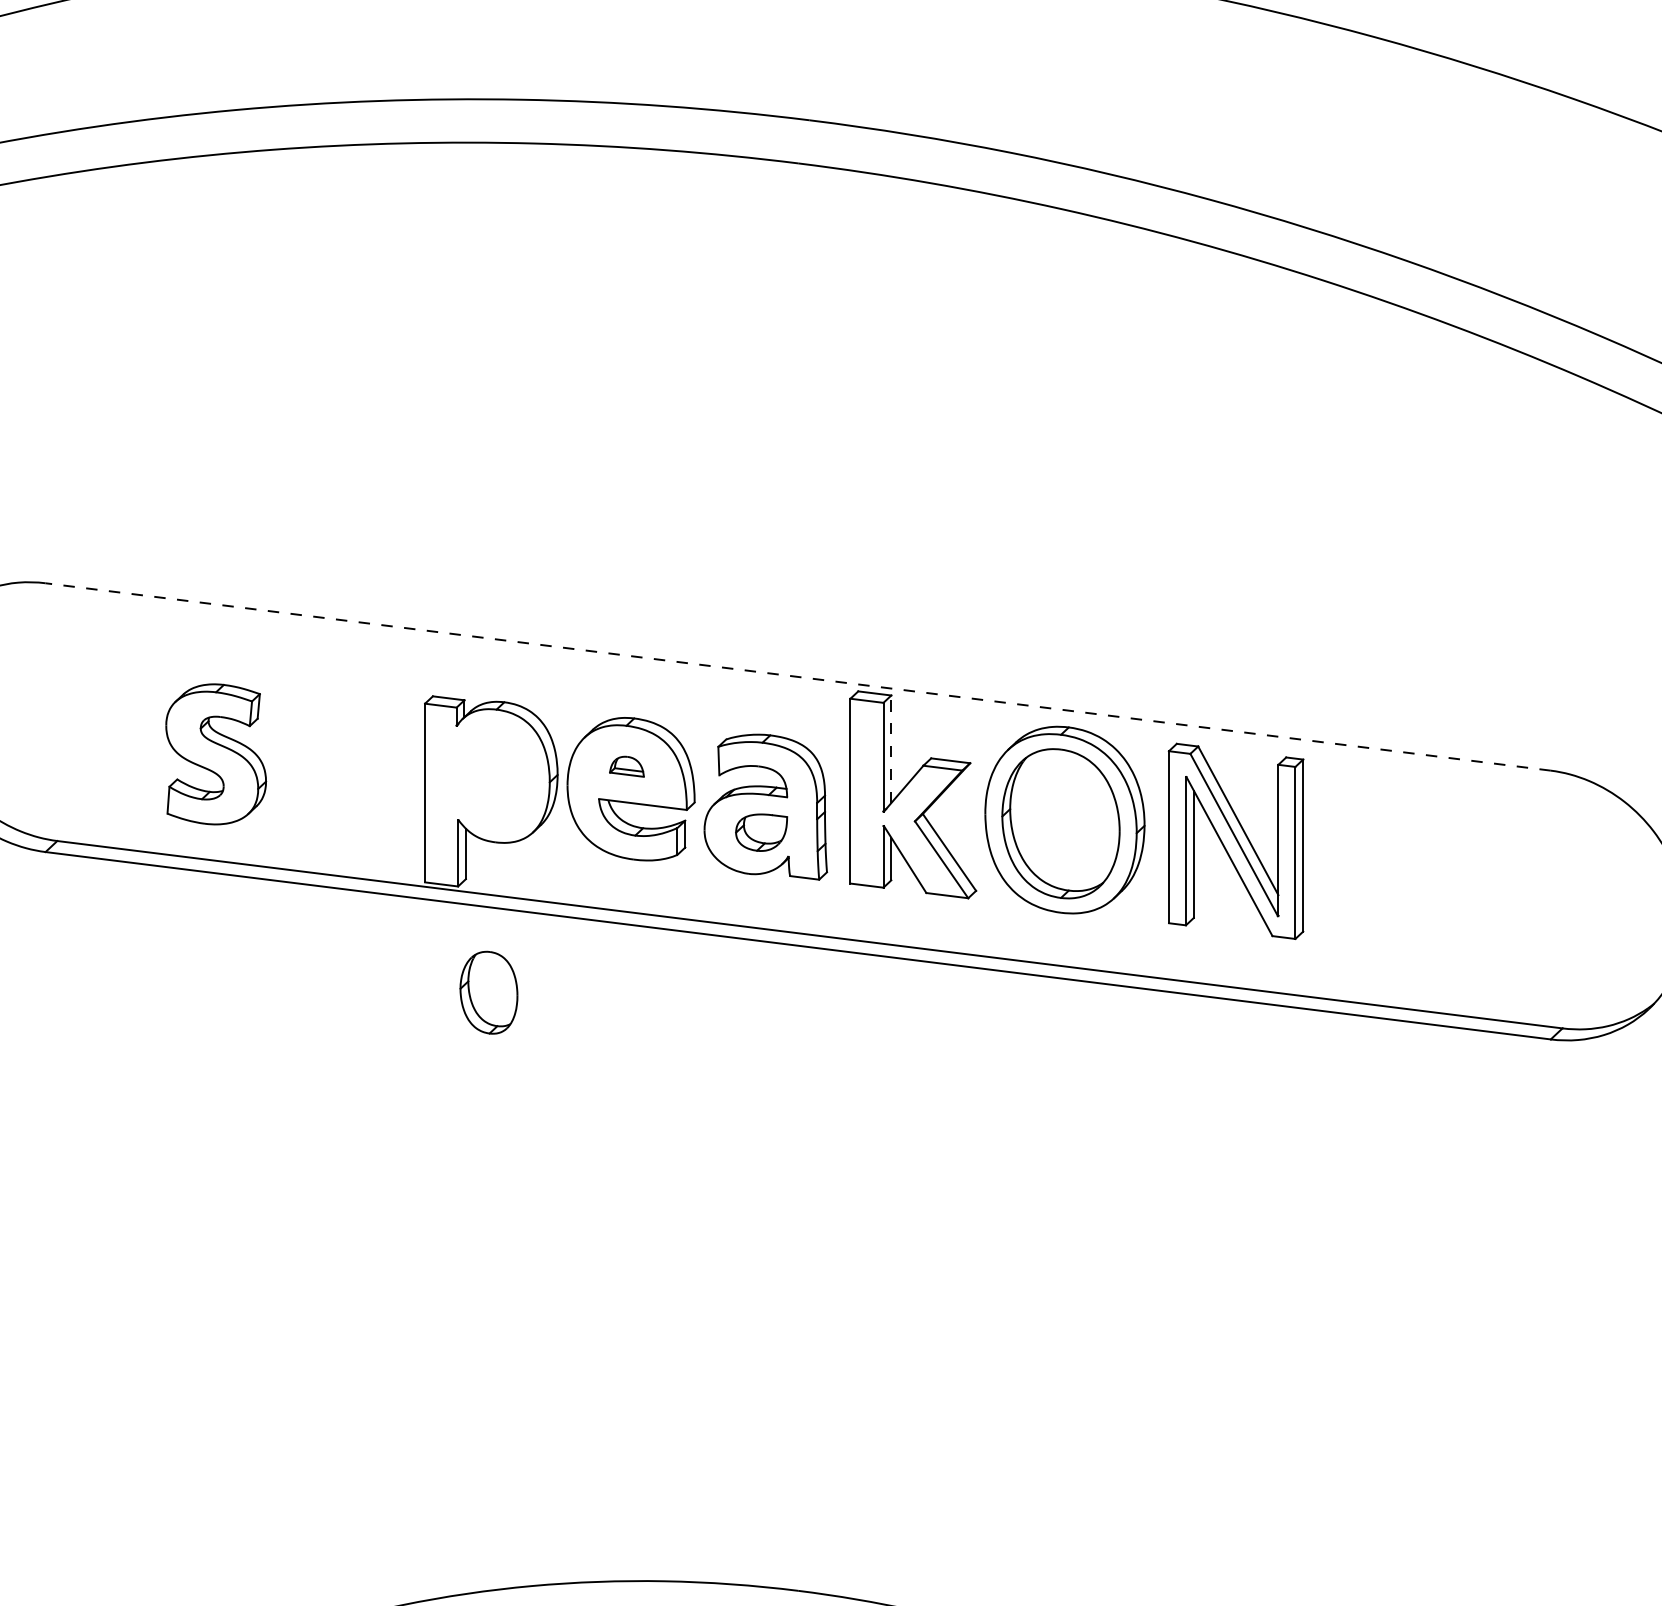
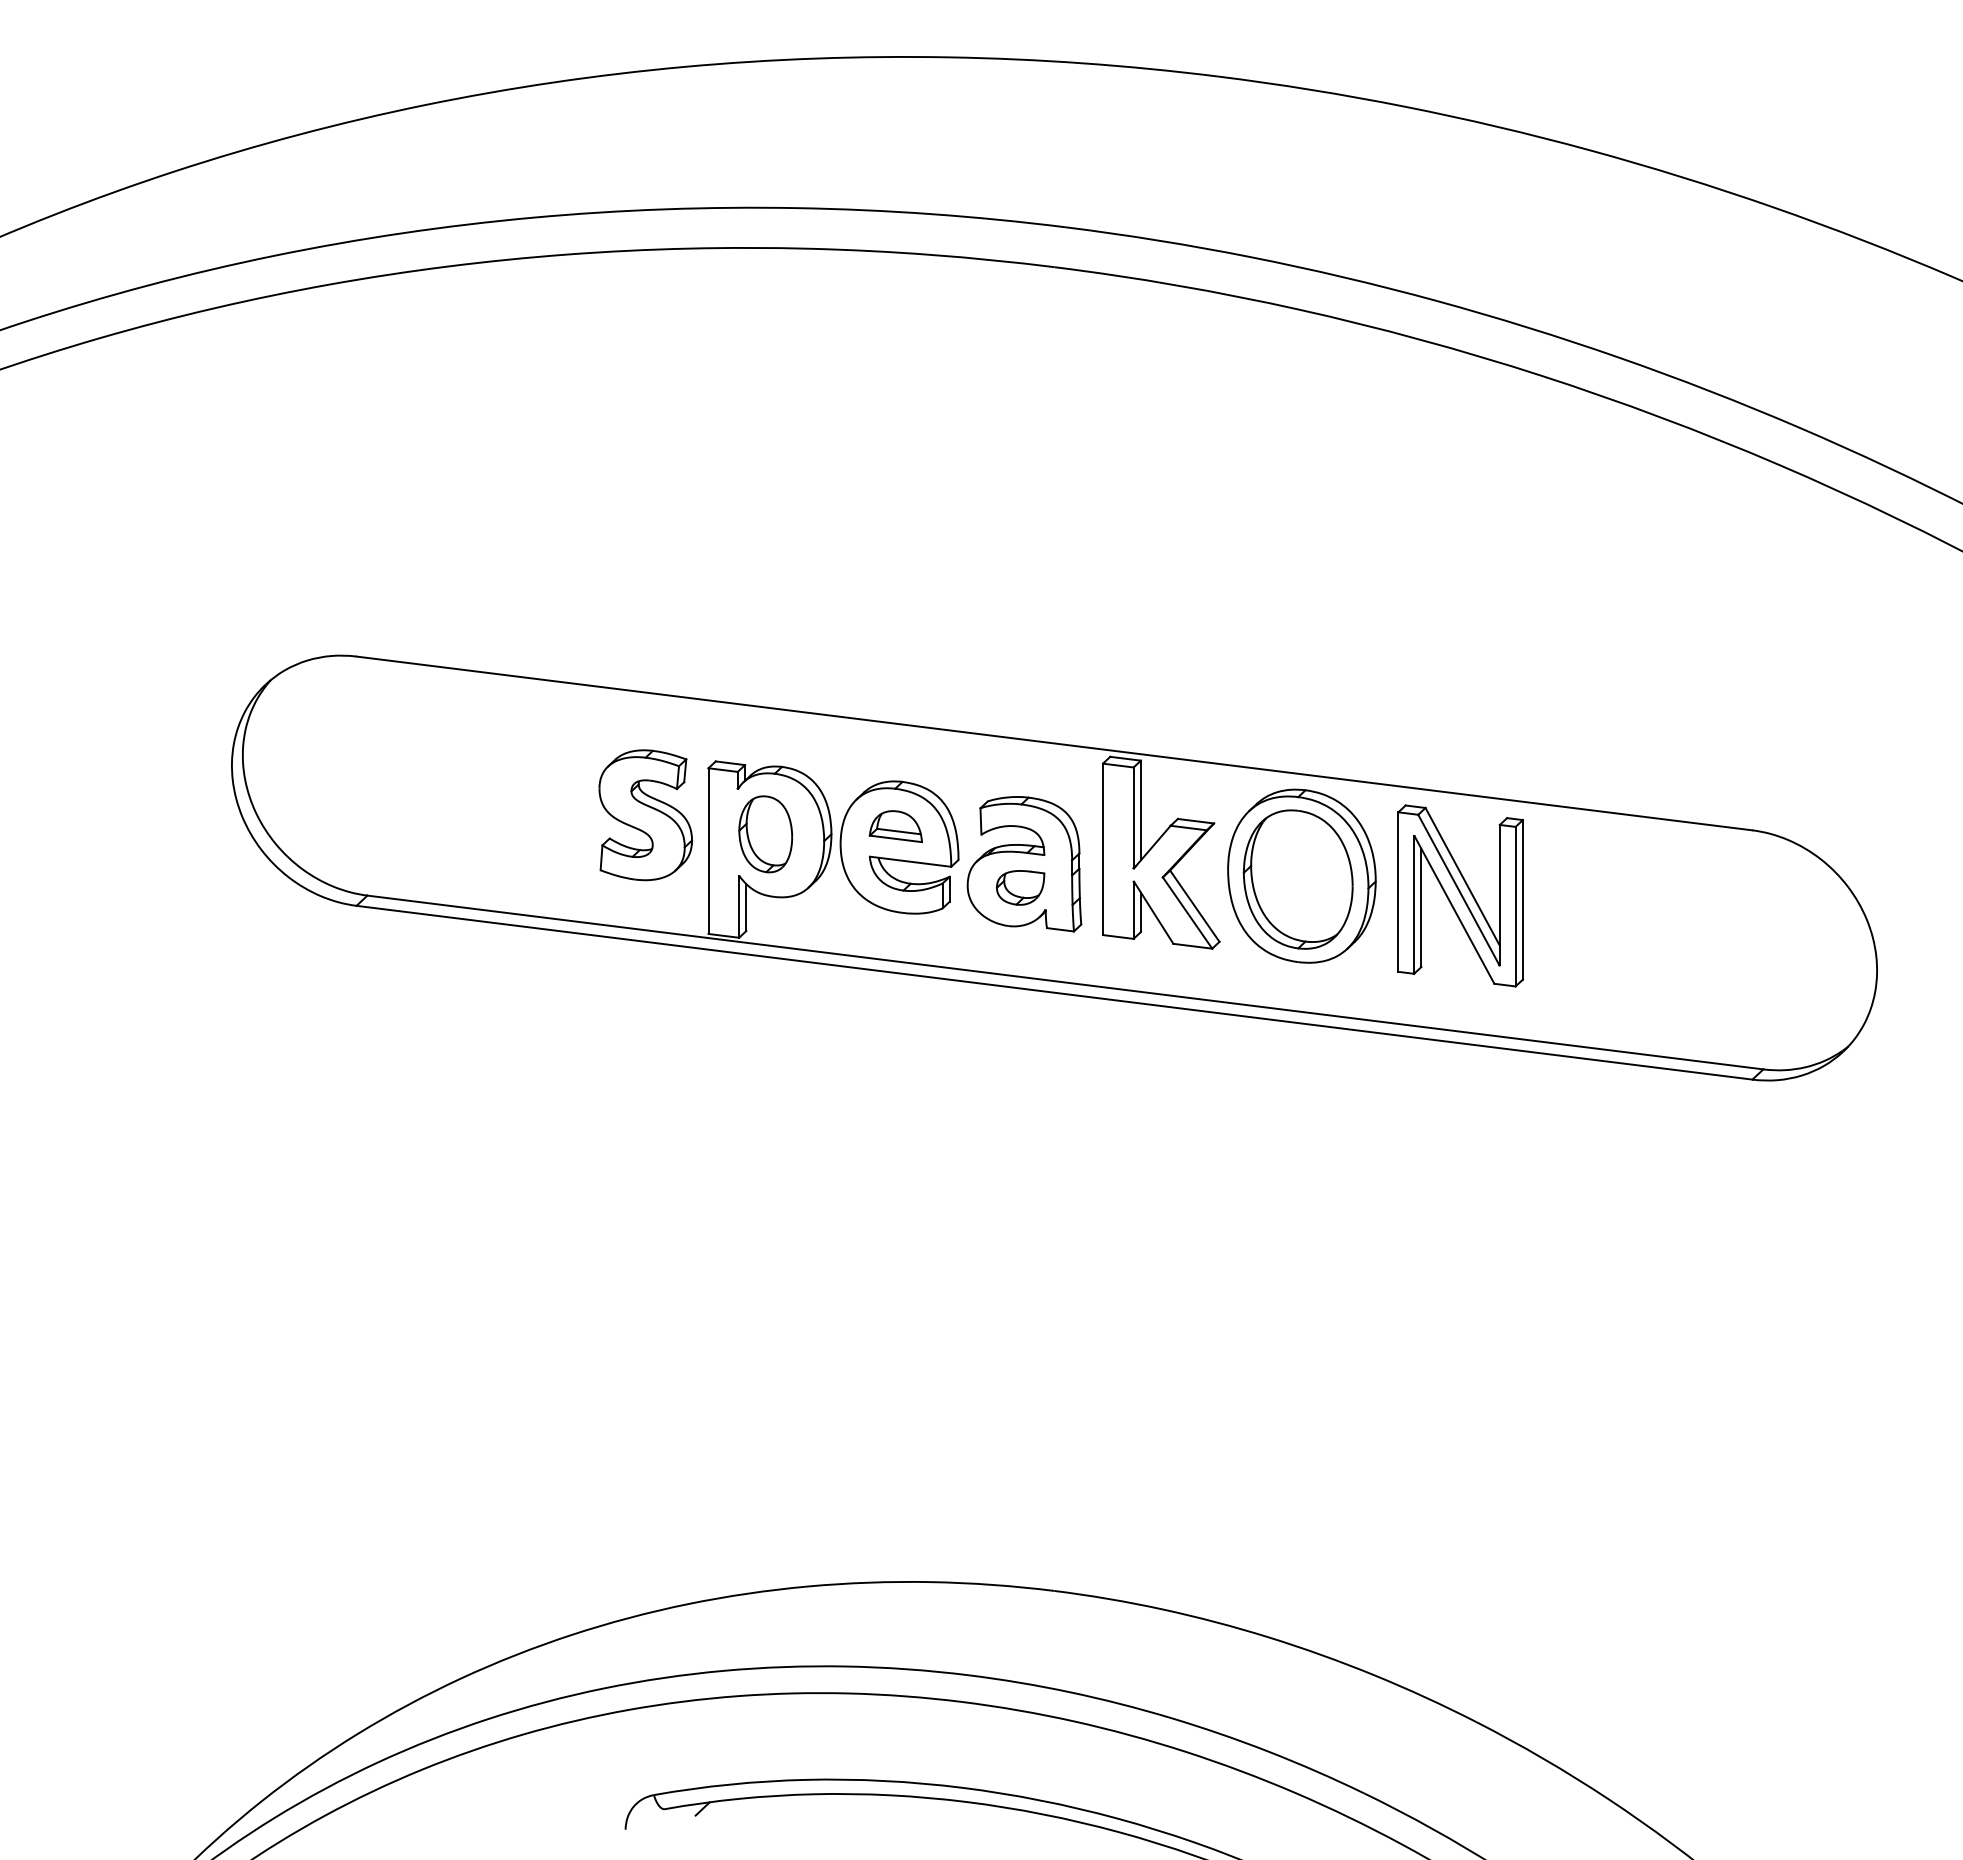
line: (798, 677) -> (1054, 743), dashed -> solid
line: (890, 749) -> (1140, 810), dashed -> solid
part: (215, 754) -> (645, 815), moved
part: (626, 766) -> (895, 826), size x1.67
part: (488, 992) -> (765, 834), moved

